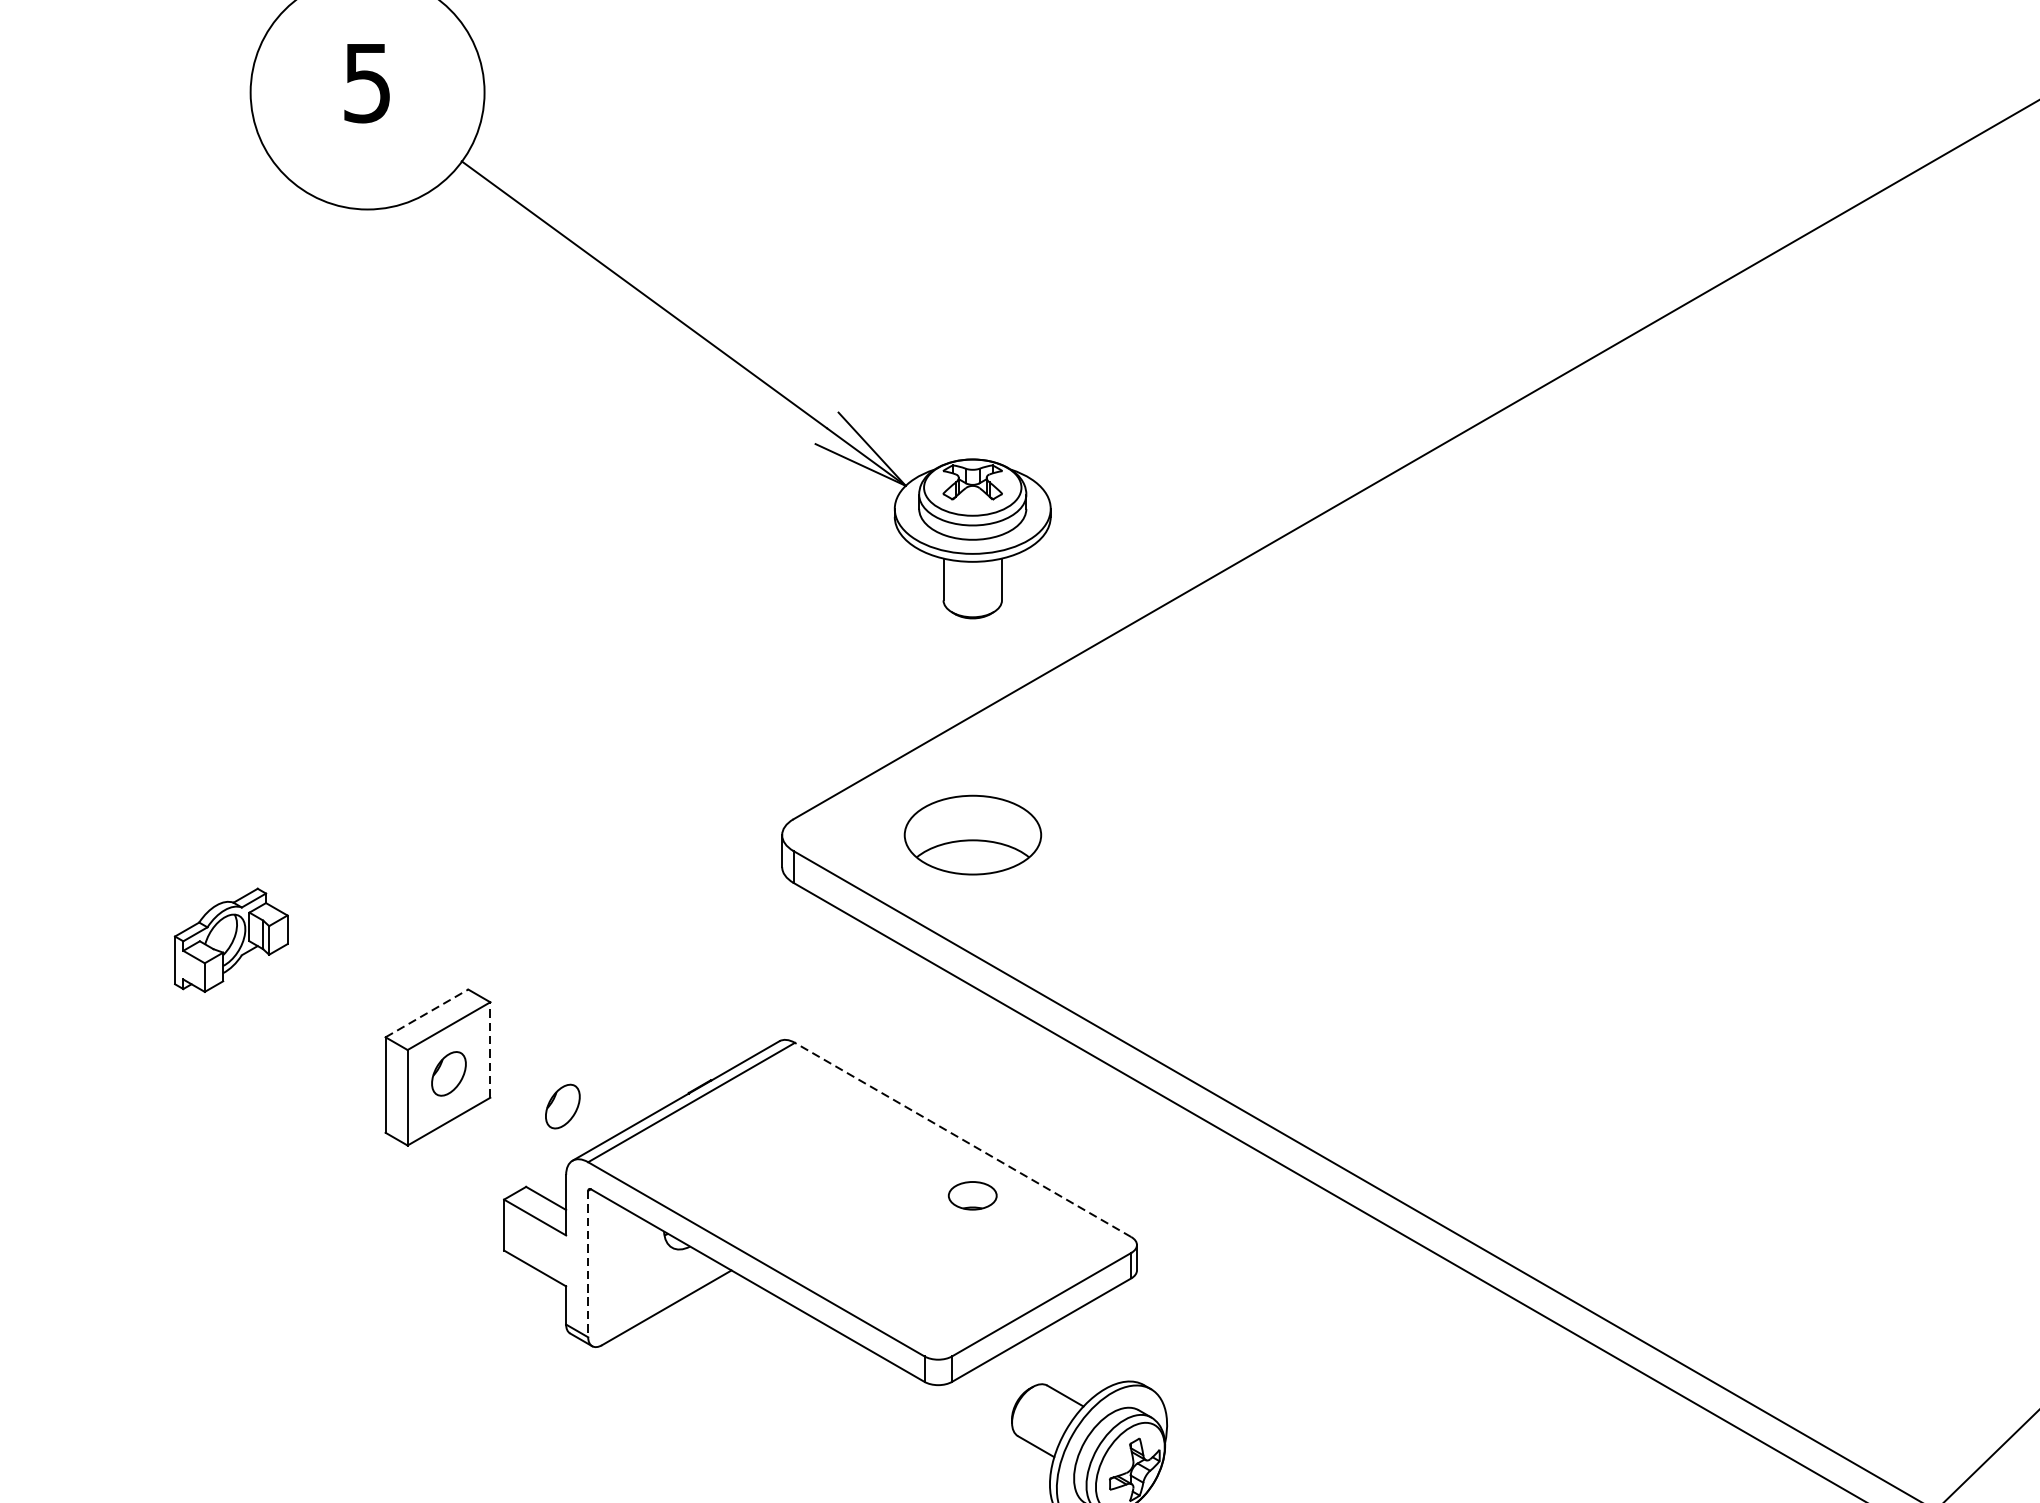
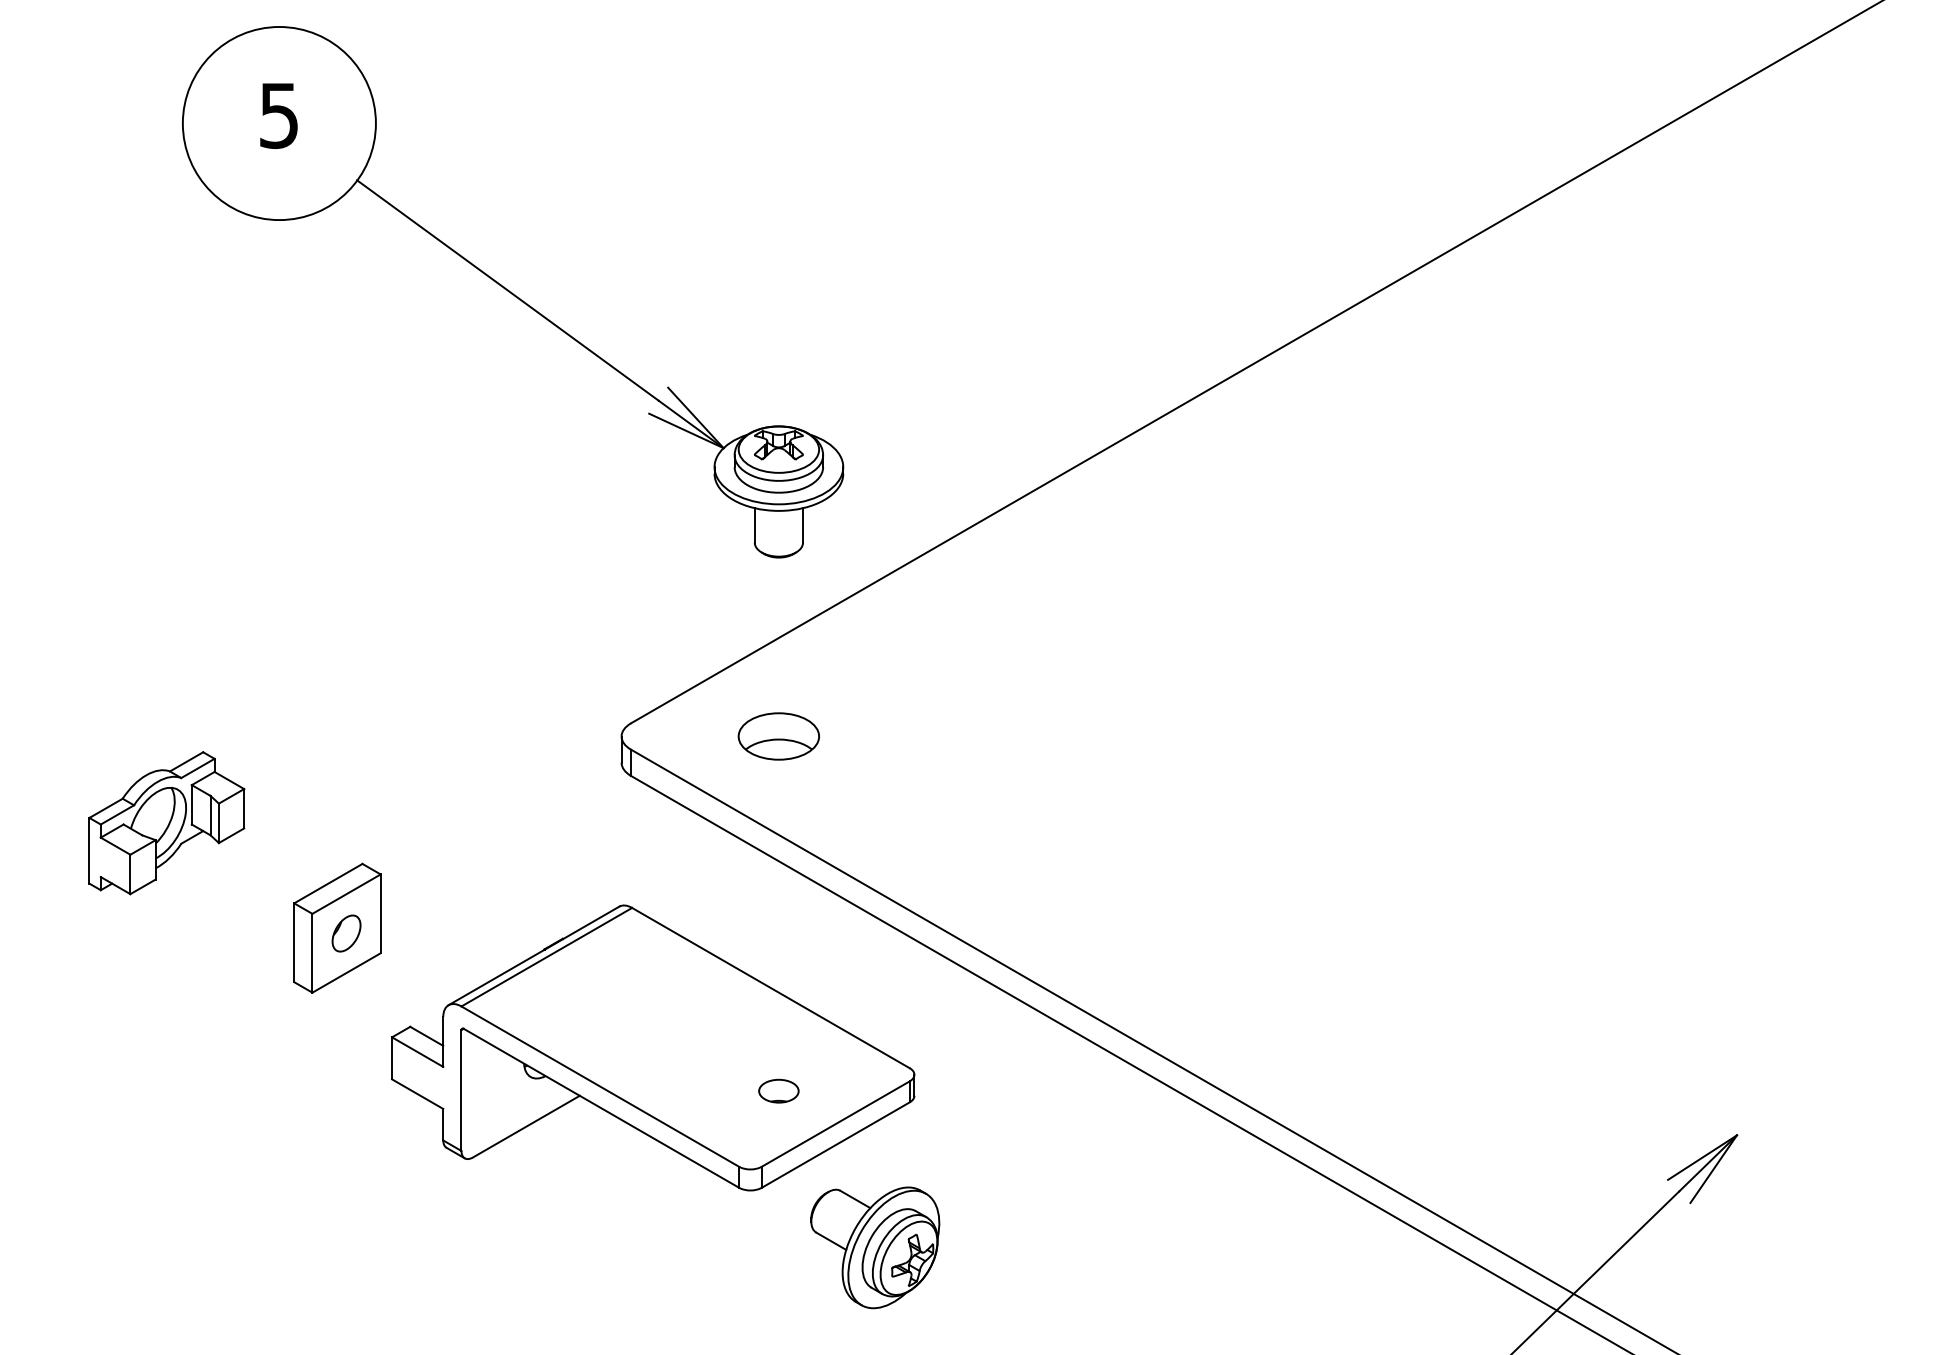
part: (972, 835) -> (778, 736), size x0.71
part: (230, 940) -> (166, 823), size x1.67
line: (427, 1013) -> (328, 883), dashed -> solid
line: (490, 1049) -> (380, 913), dashed -> solid
part: (562, 1106) -> (440, 960), removed
line: (962, 1139) -> (770, 987), dashed -> solid
part: (972, 1194) -> (778, 1090), moved
line: (588, 1265) -> (461, 1091), dashed -> solid

